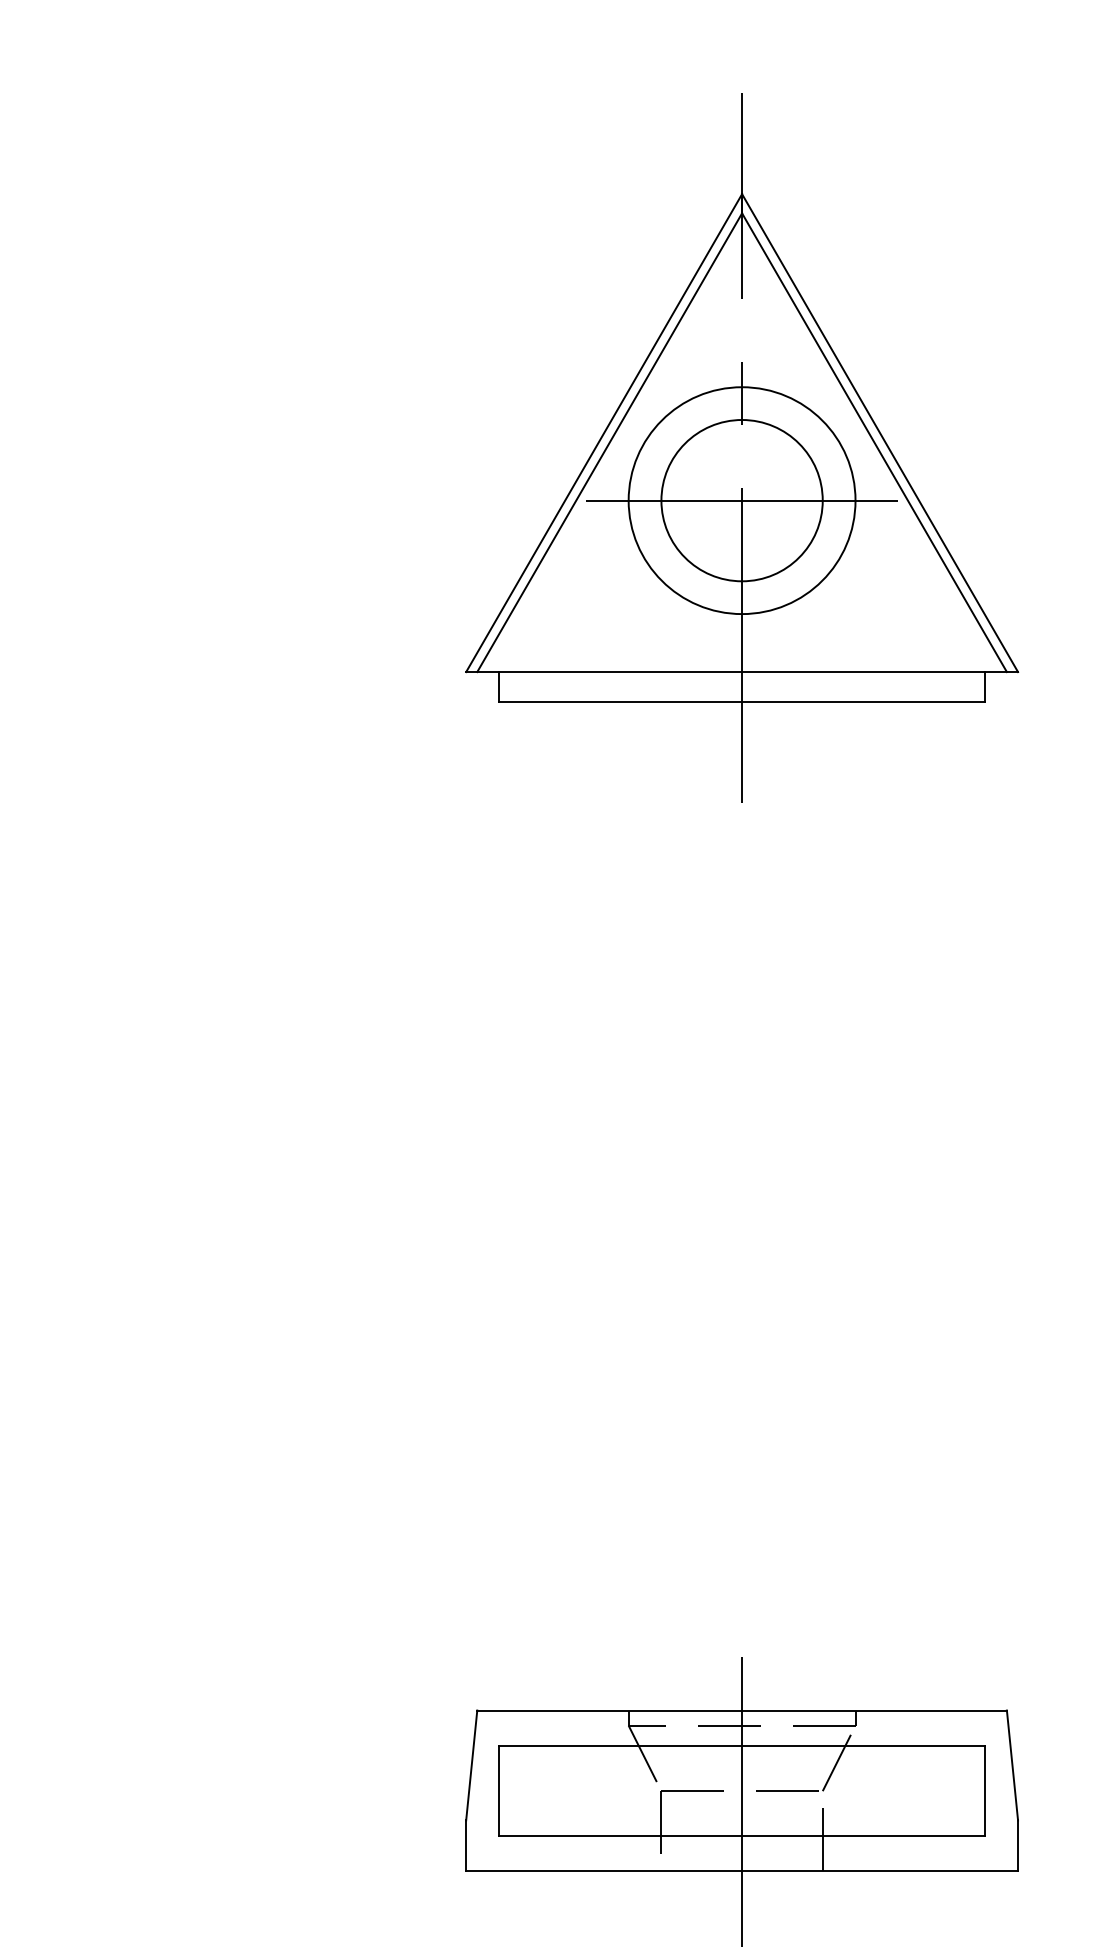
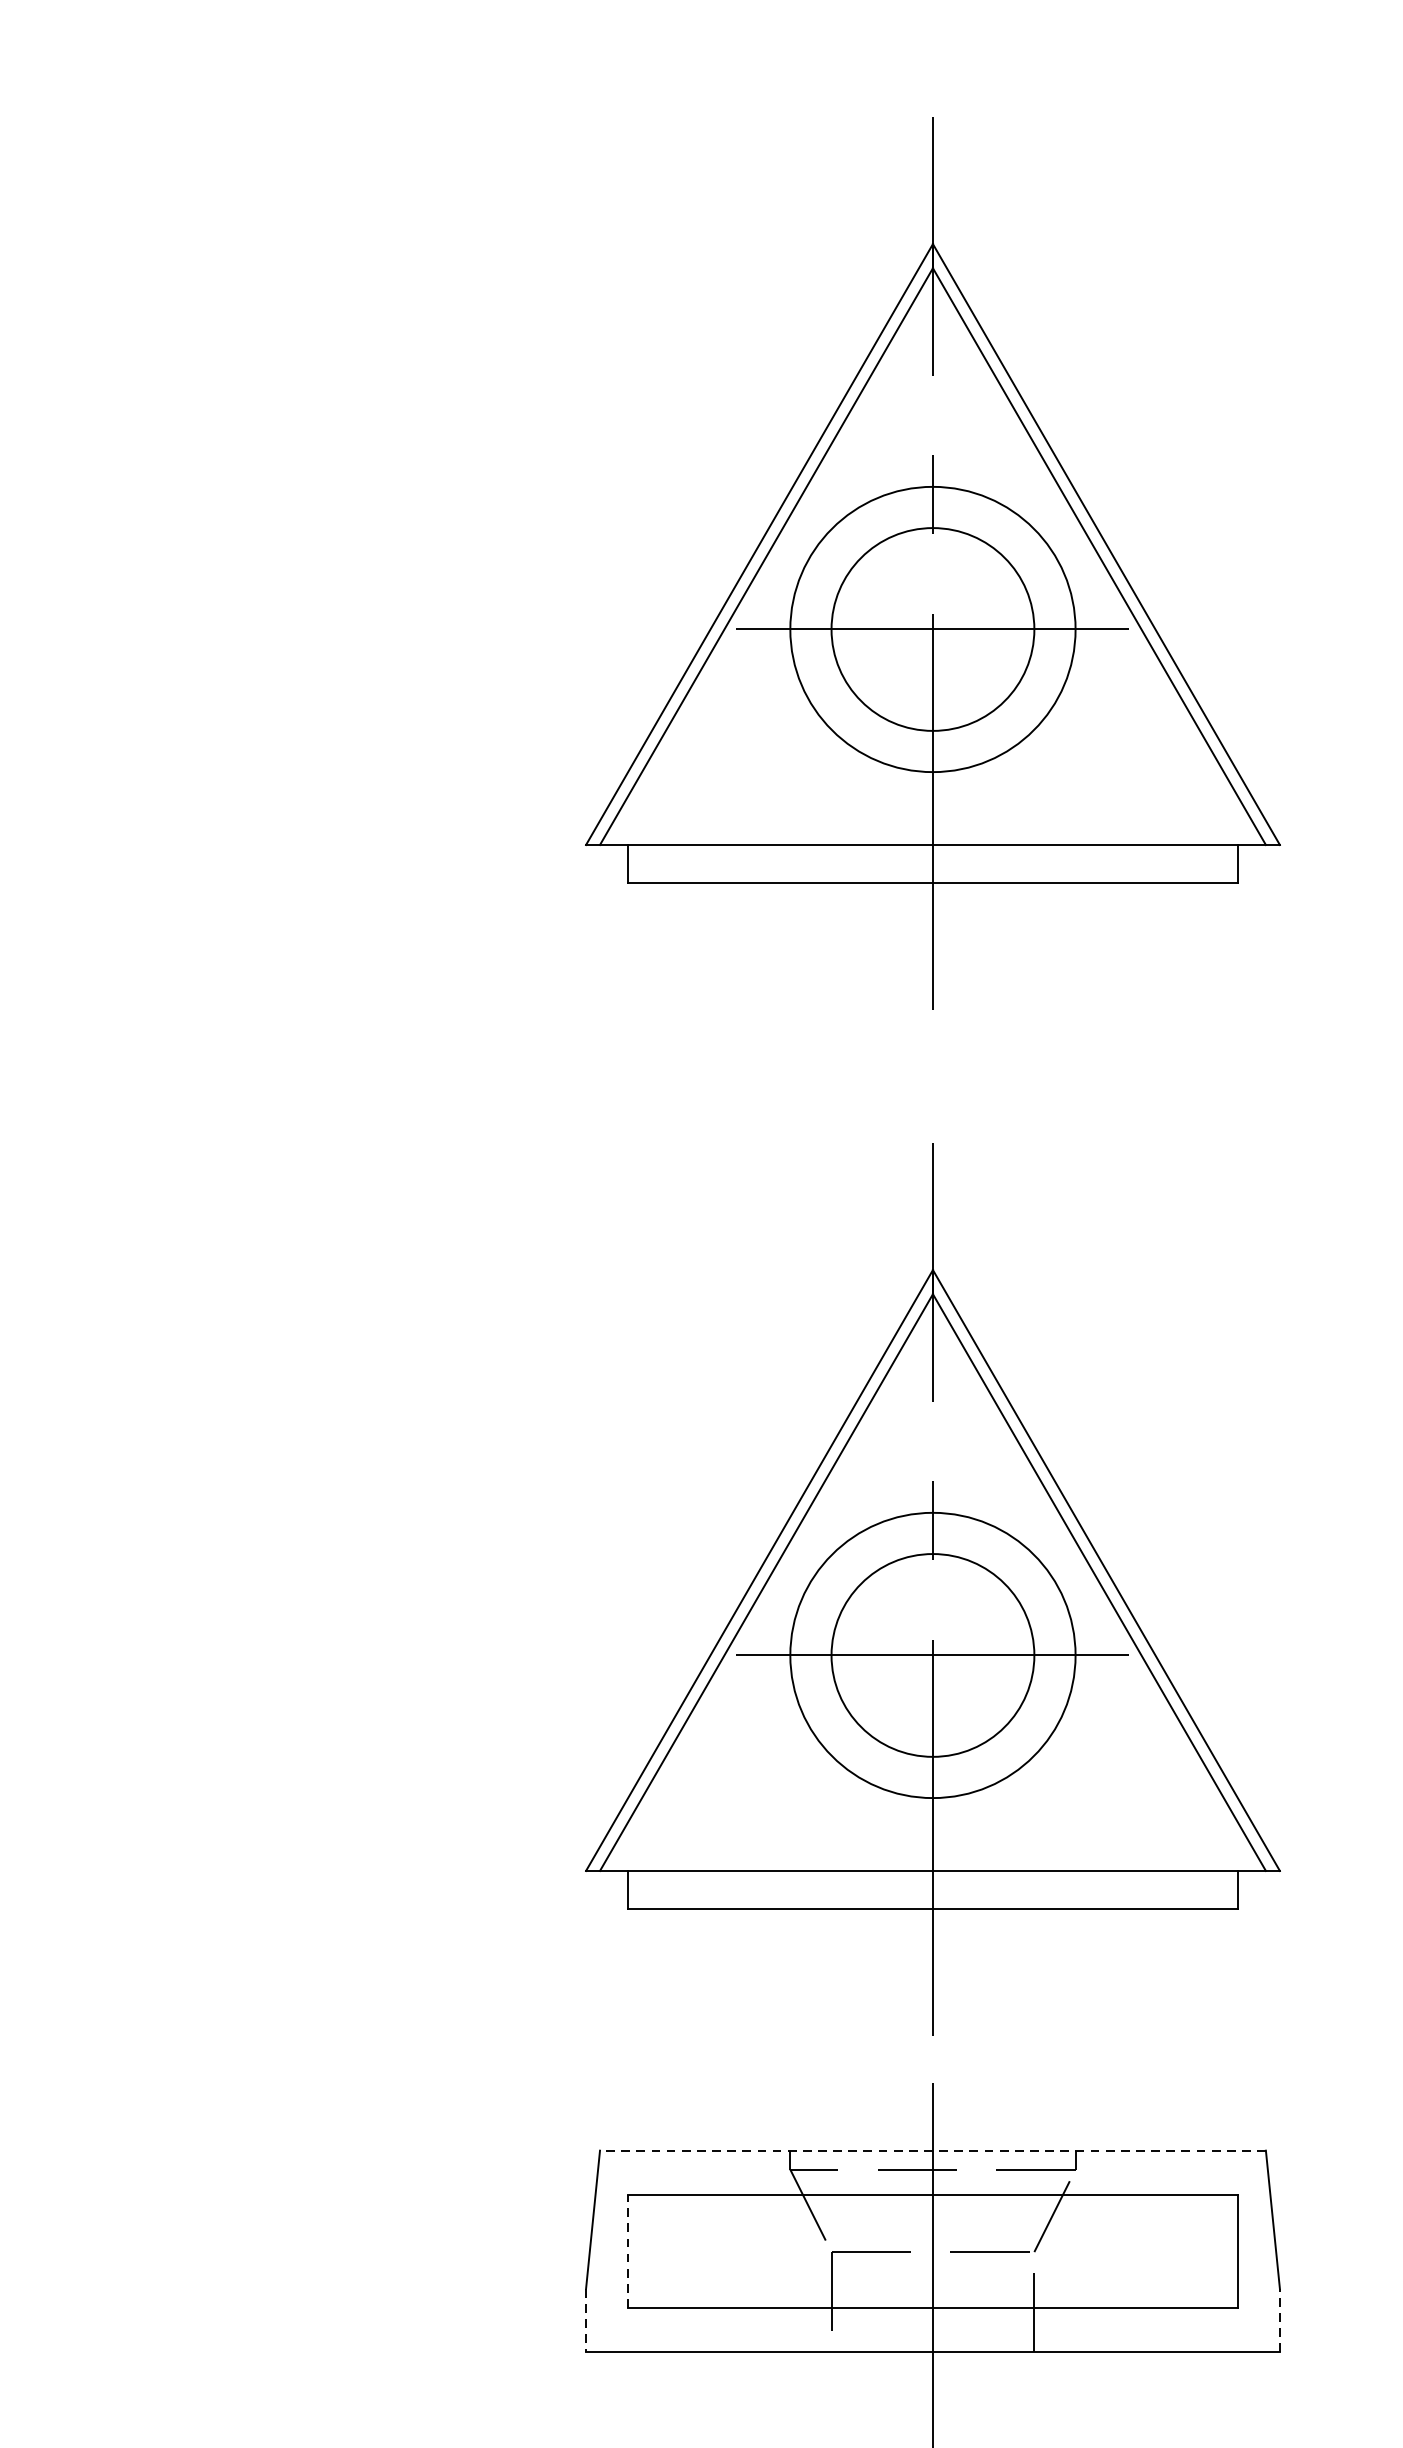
part: (742, 1263) -> (933, 1588), added
line: (742, 1710) -> (933, 2150), solid -> dashed
line: (499, 1790) -> (627, 2251), solid -> dashed
line: (1018, 1845) -> (1280, 2320), solid -> dashed
line: (466, 1846) -> (586, 2321), solid -> dashed

